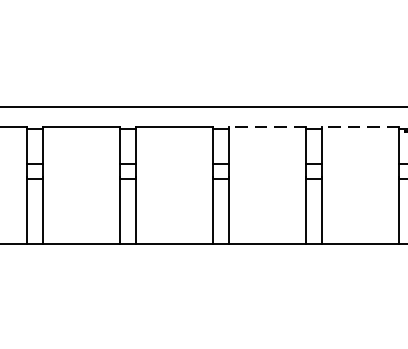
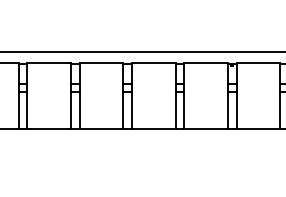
line: (267, 127) -> (153, 63), dashed -> solid
line: (361, 127) -> (206, 63), dashed -> solid

